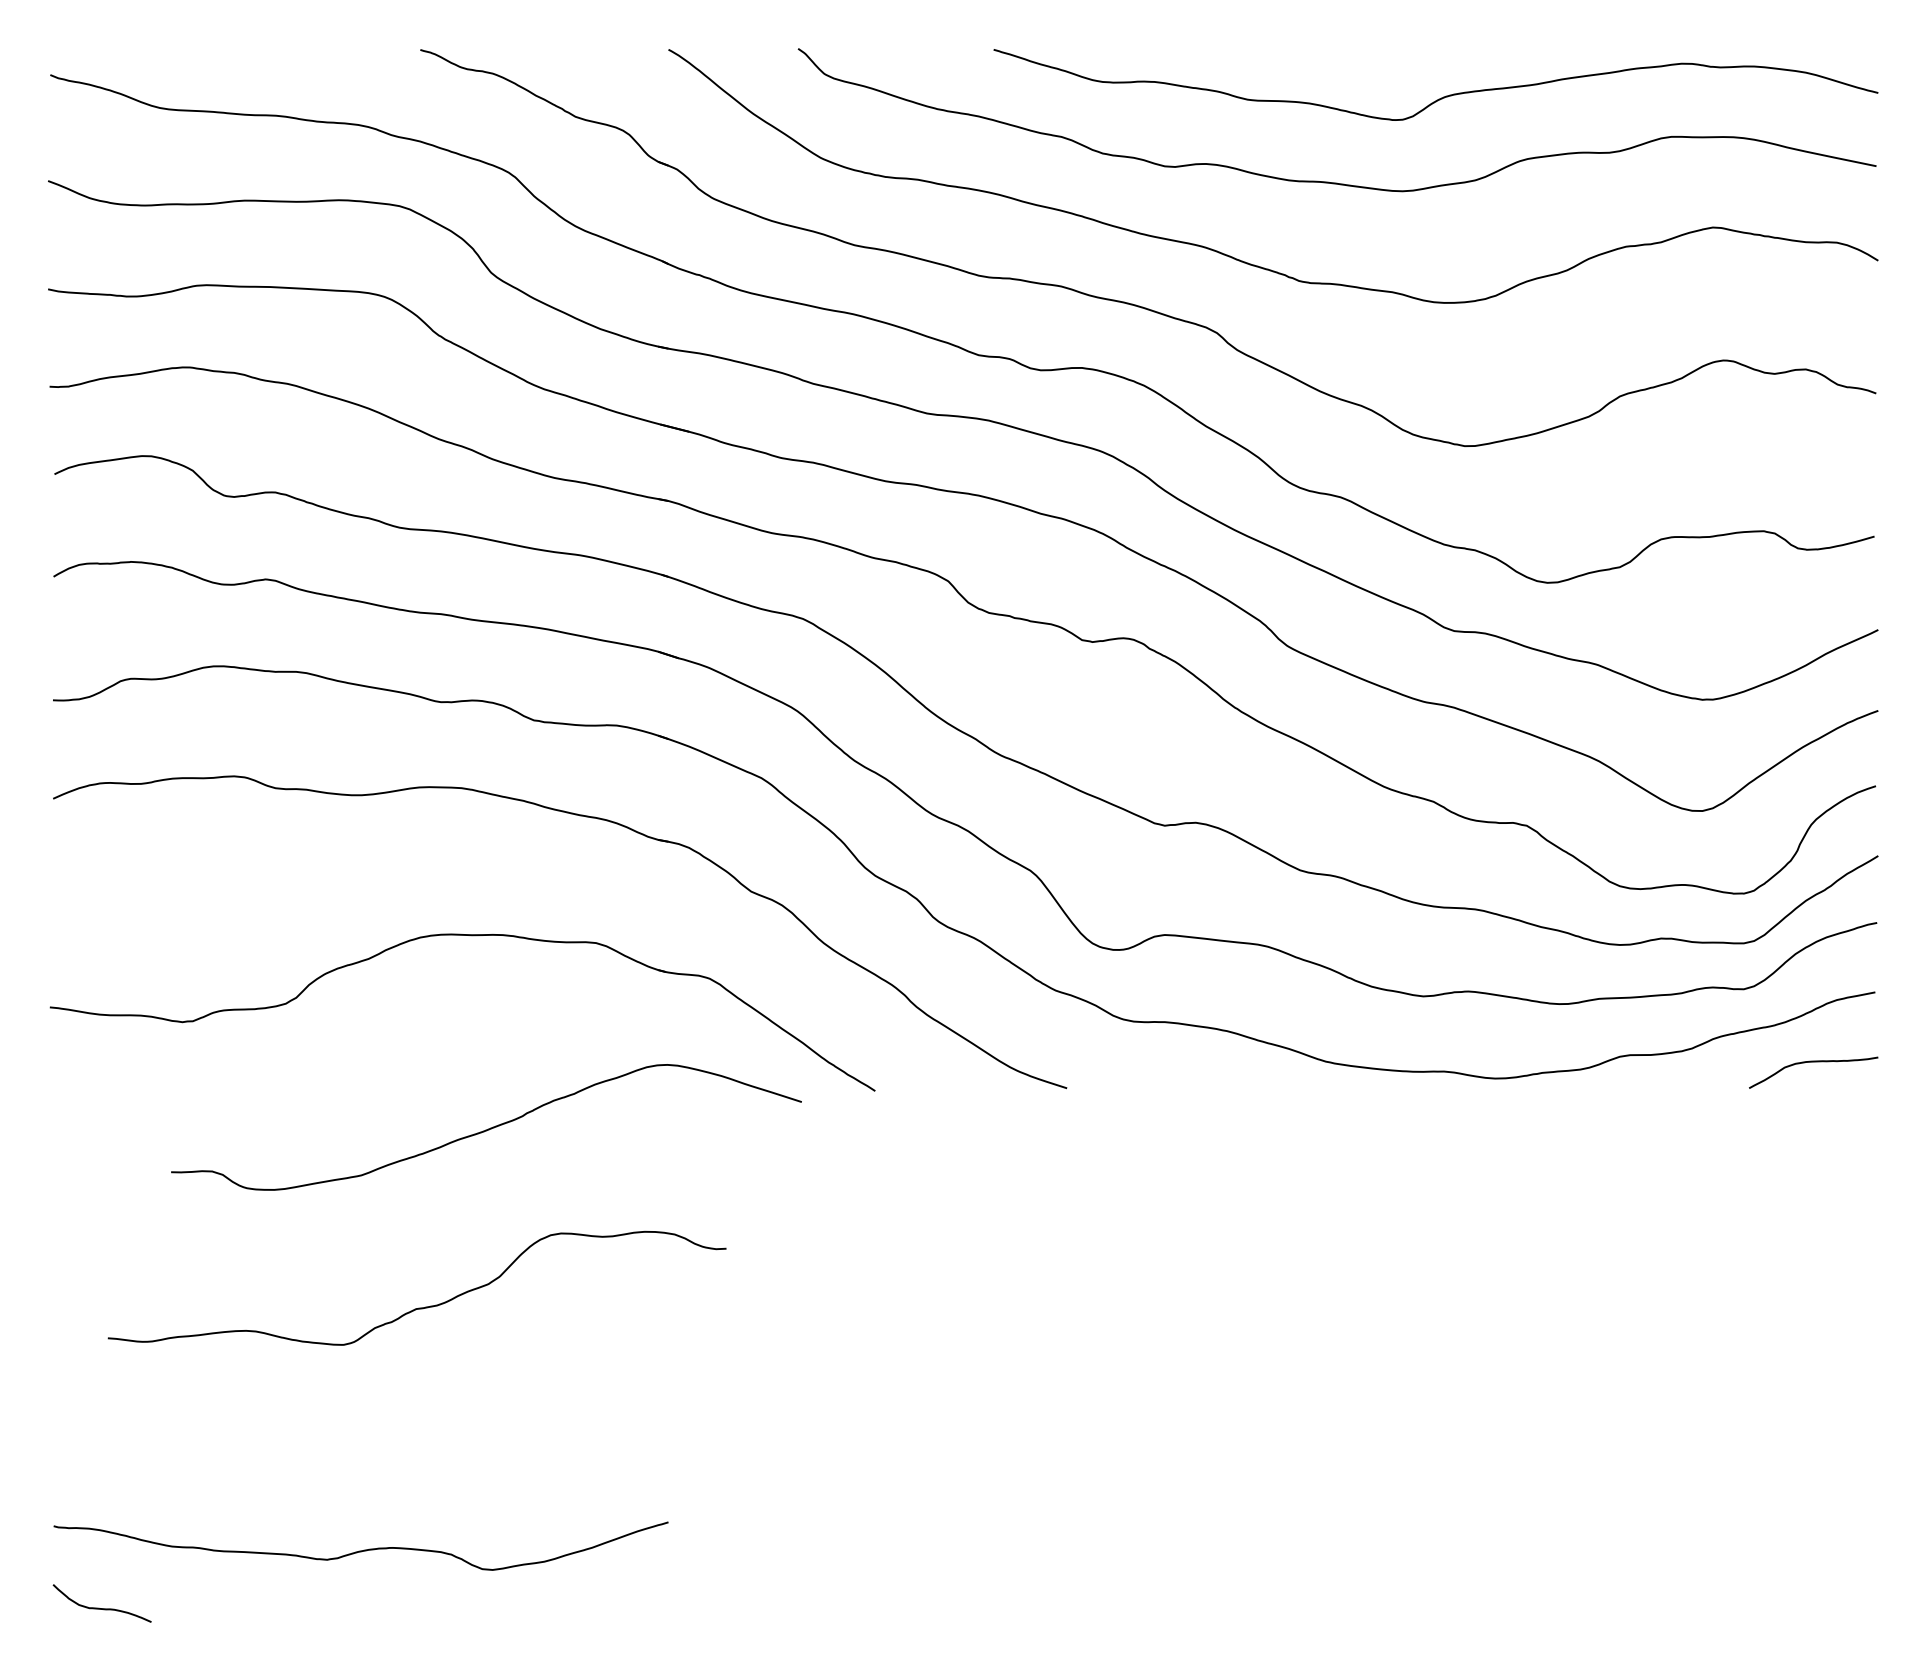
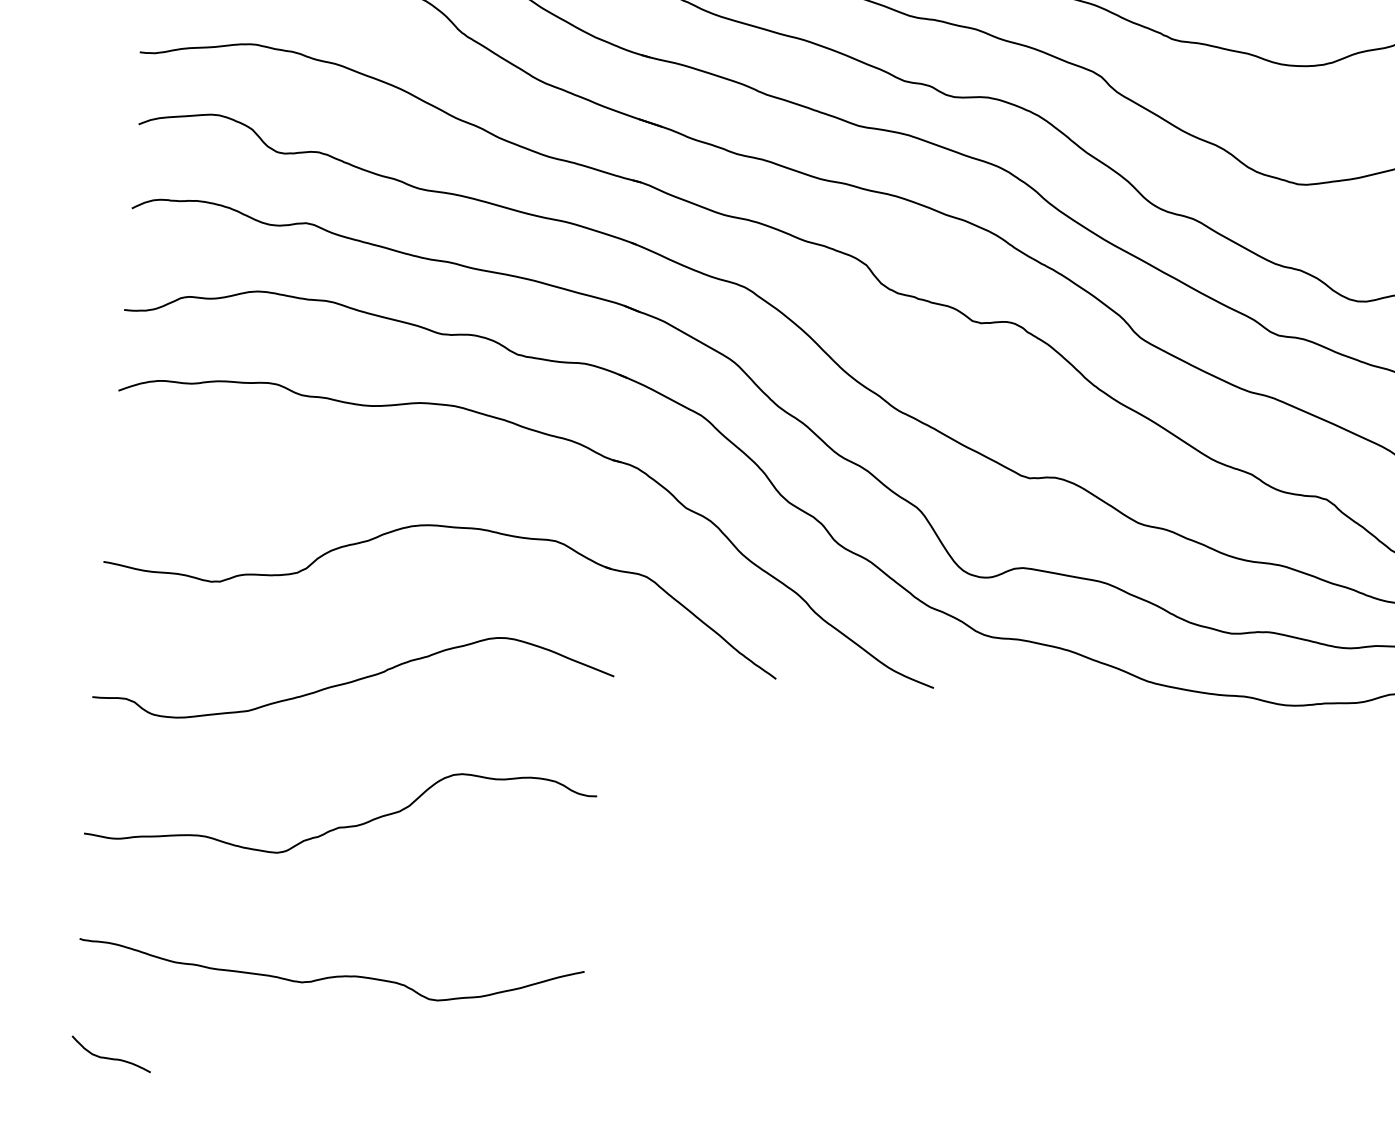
curve: (486, 1129) -> (353, 680), moved
curve: (418, 1307) -> (340, 826), moved
curve: (360, 1550) -> (330, 976), moved

